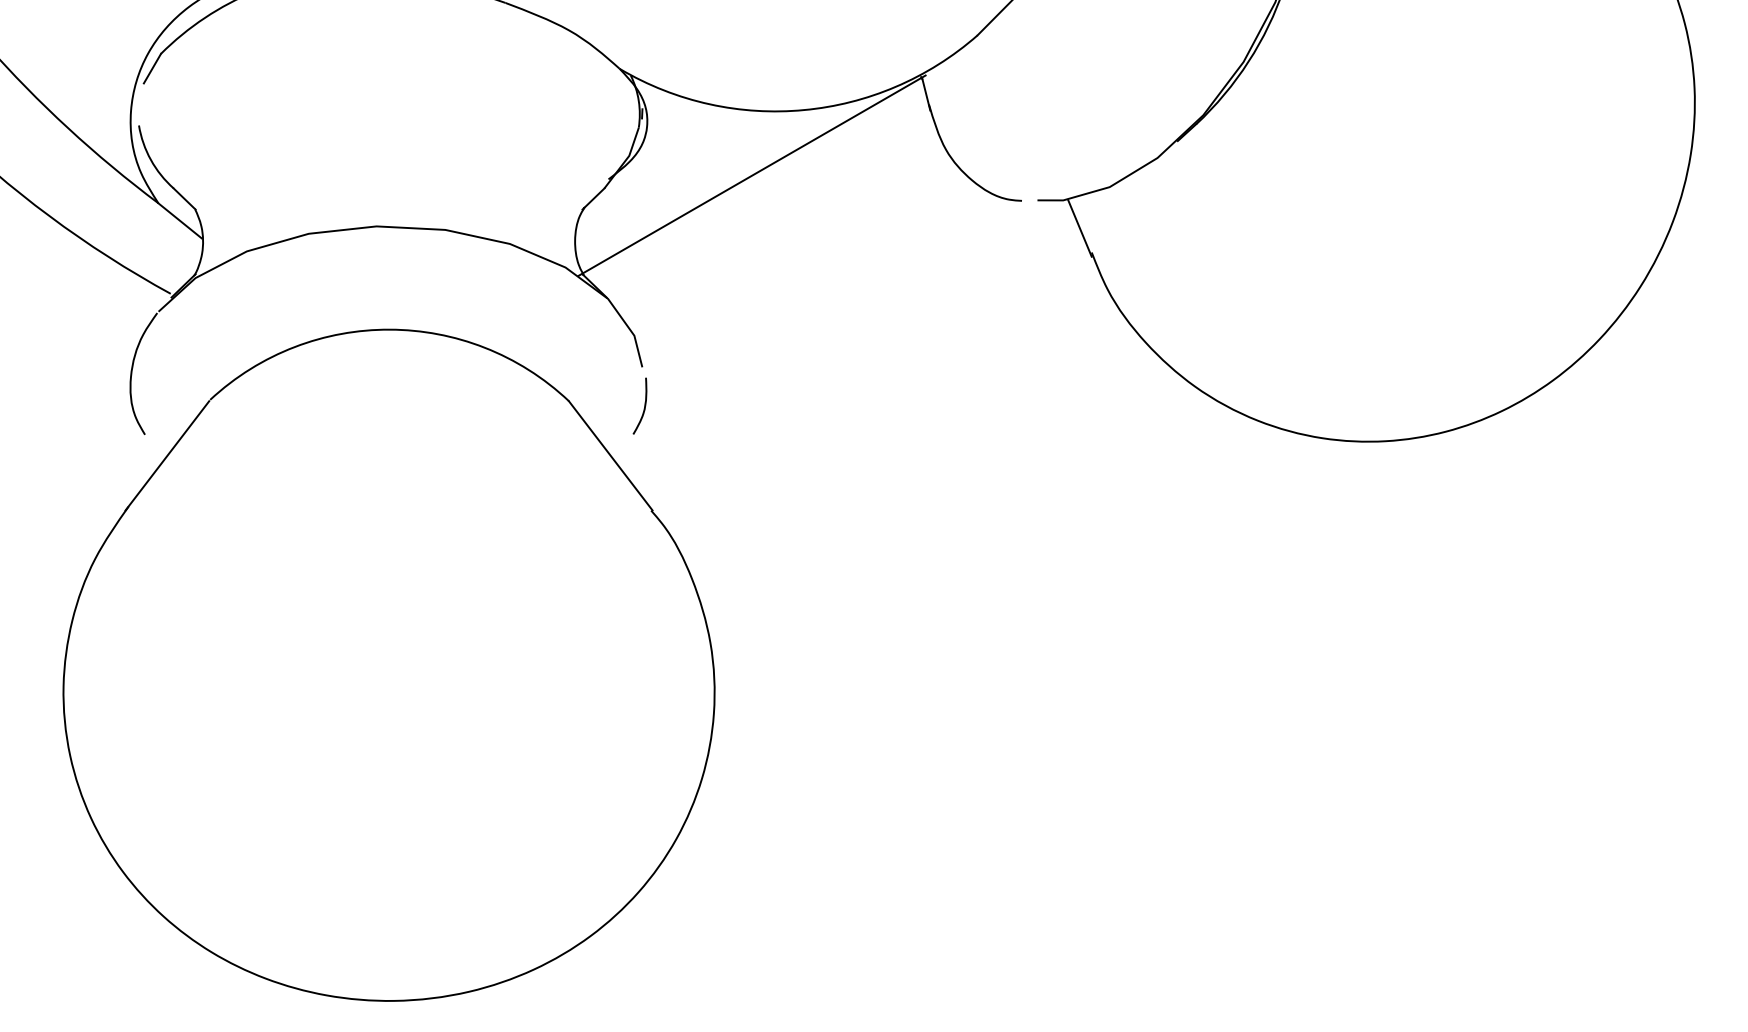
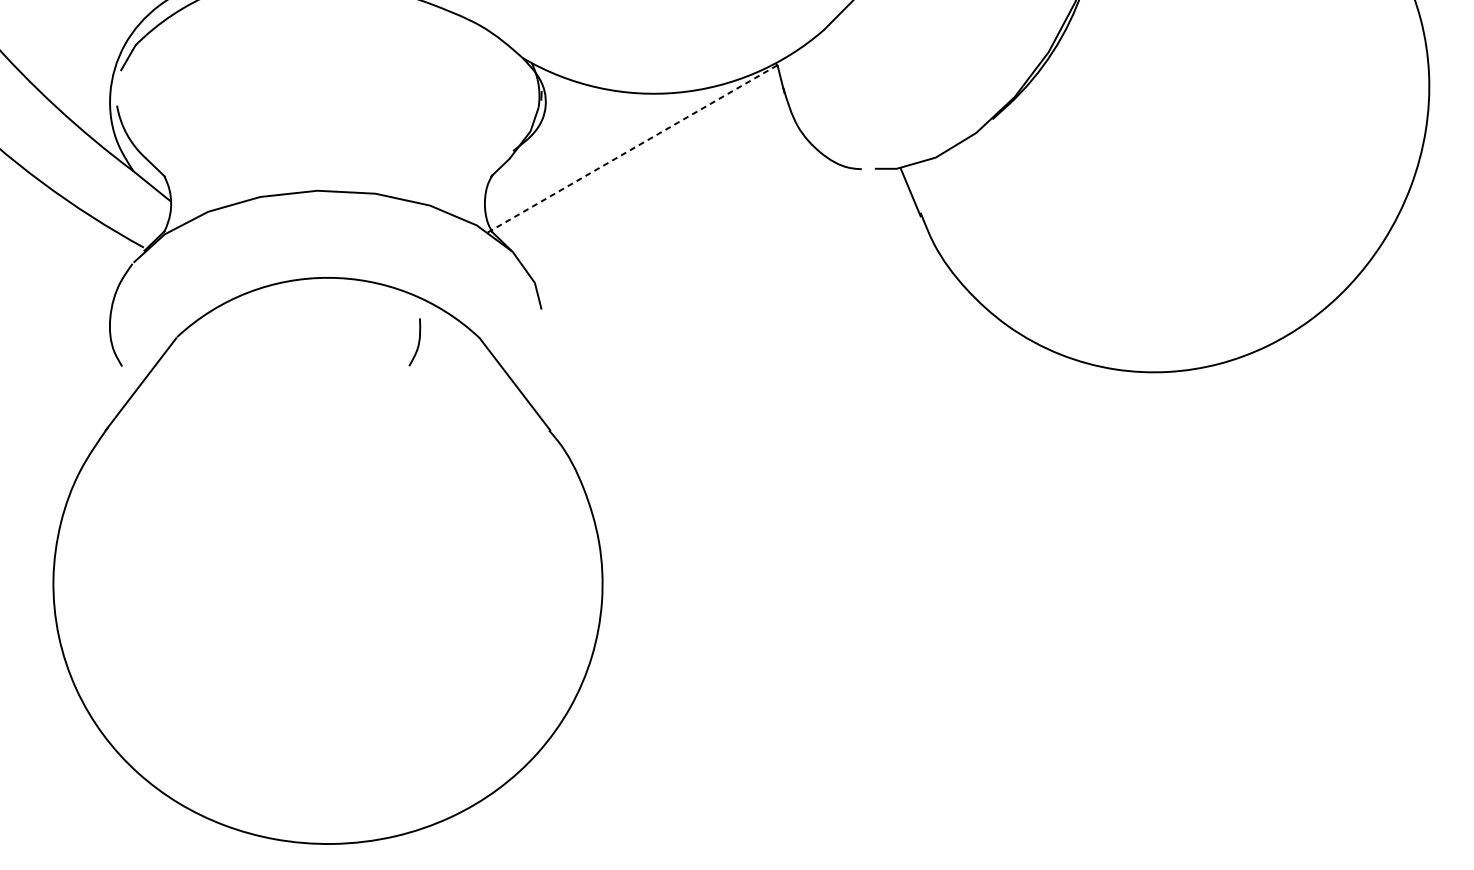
line: (752, 175) -> (634, 147), solid -> dashed
curve: (644, 405) -> (418, 341), moved

